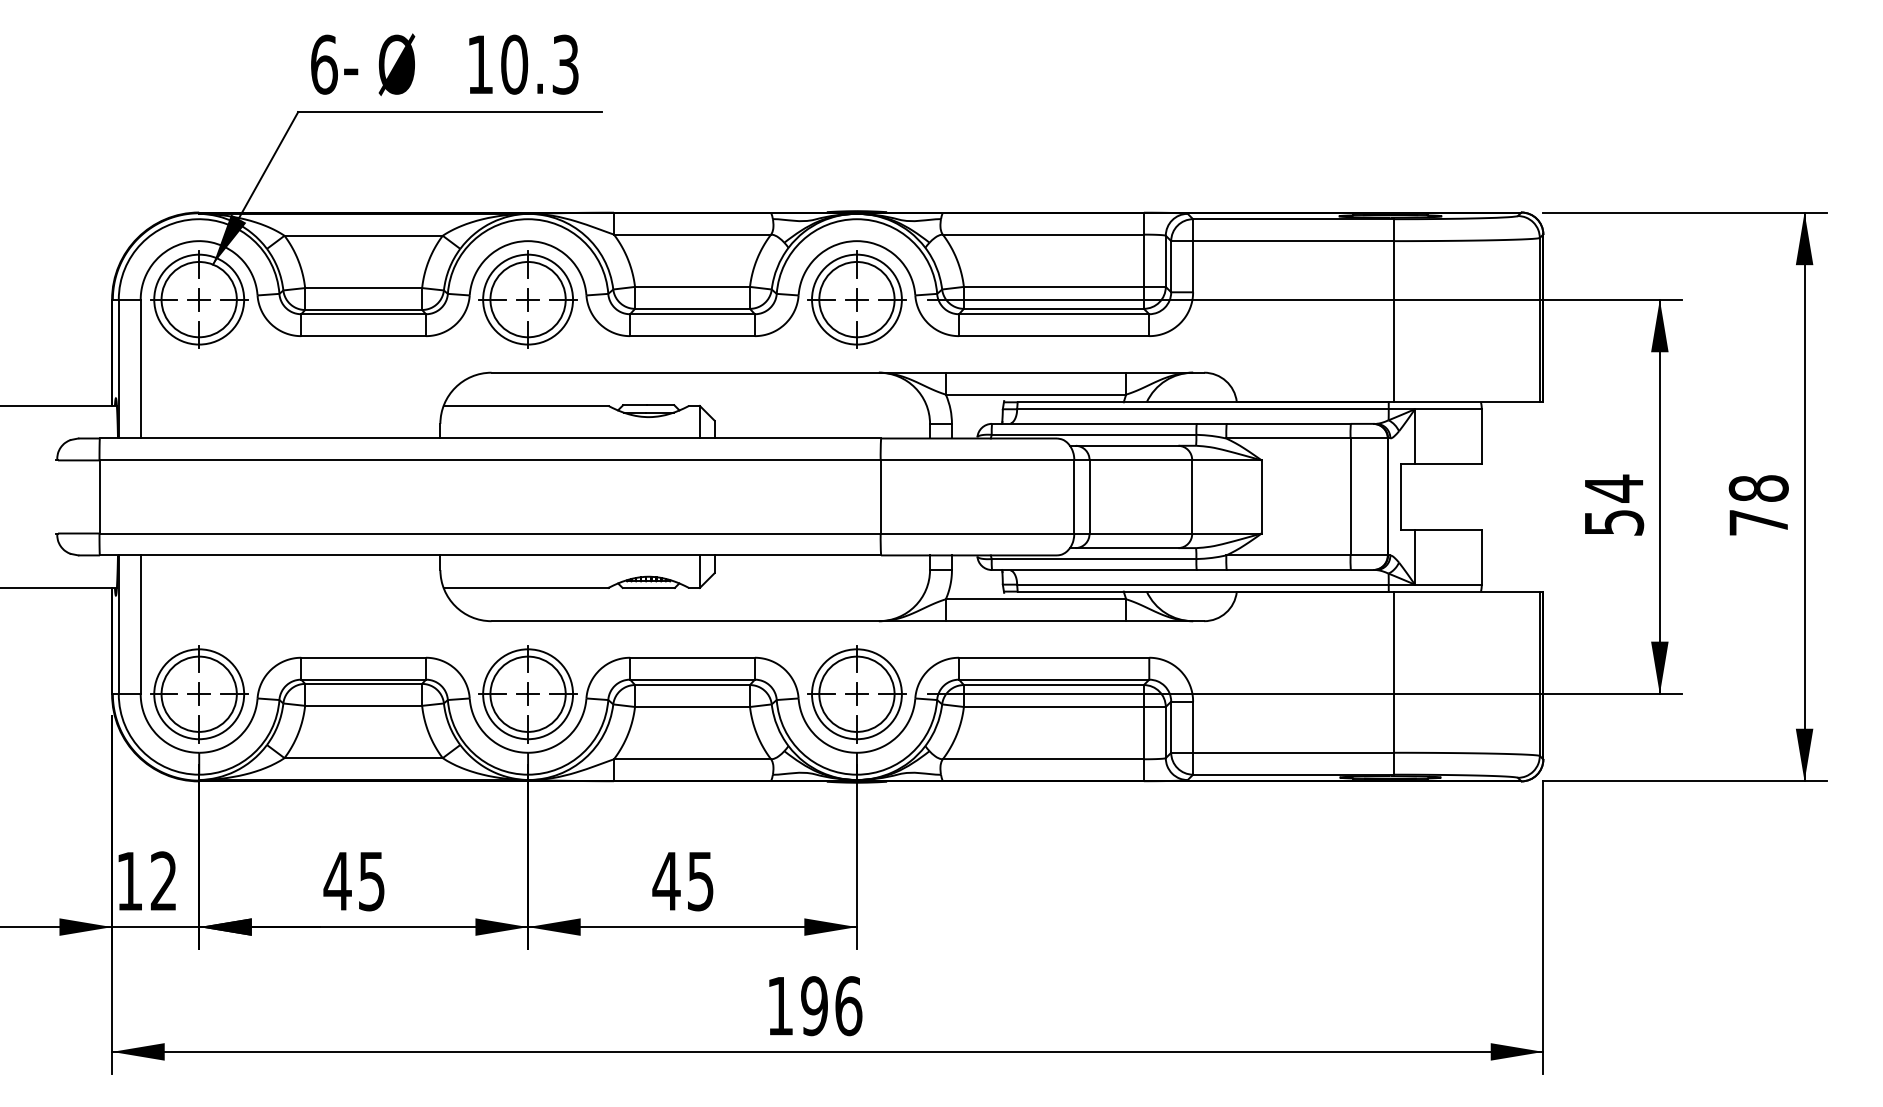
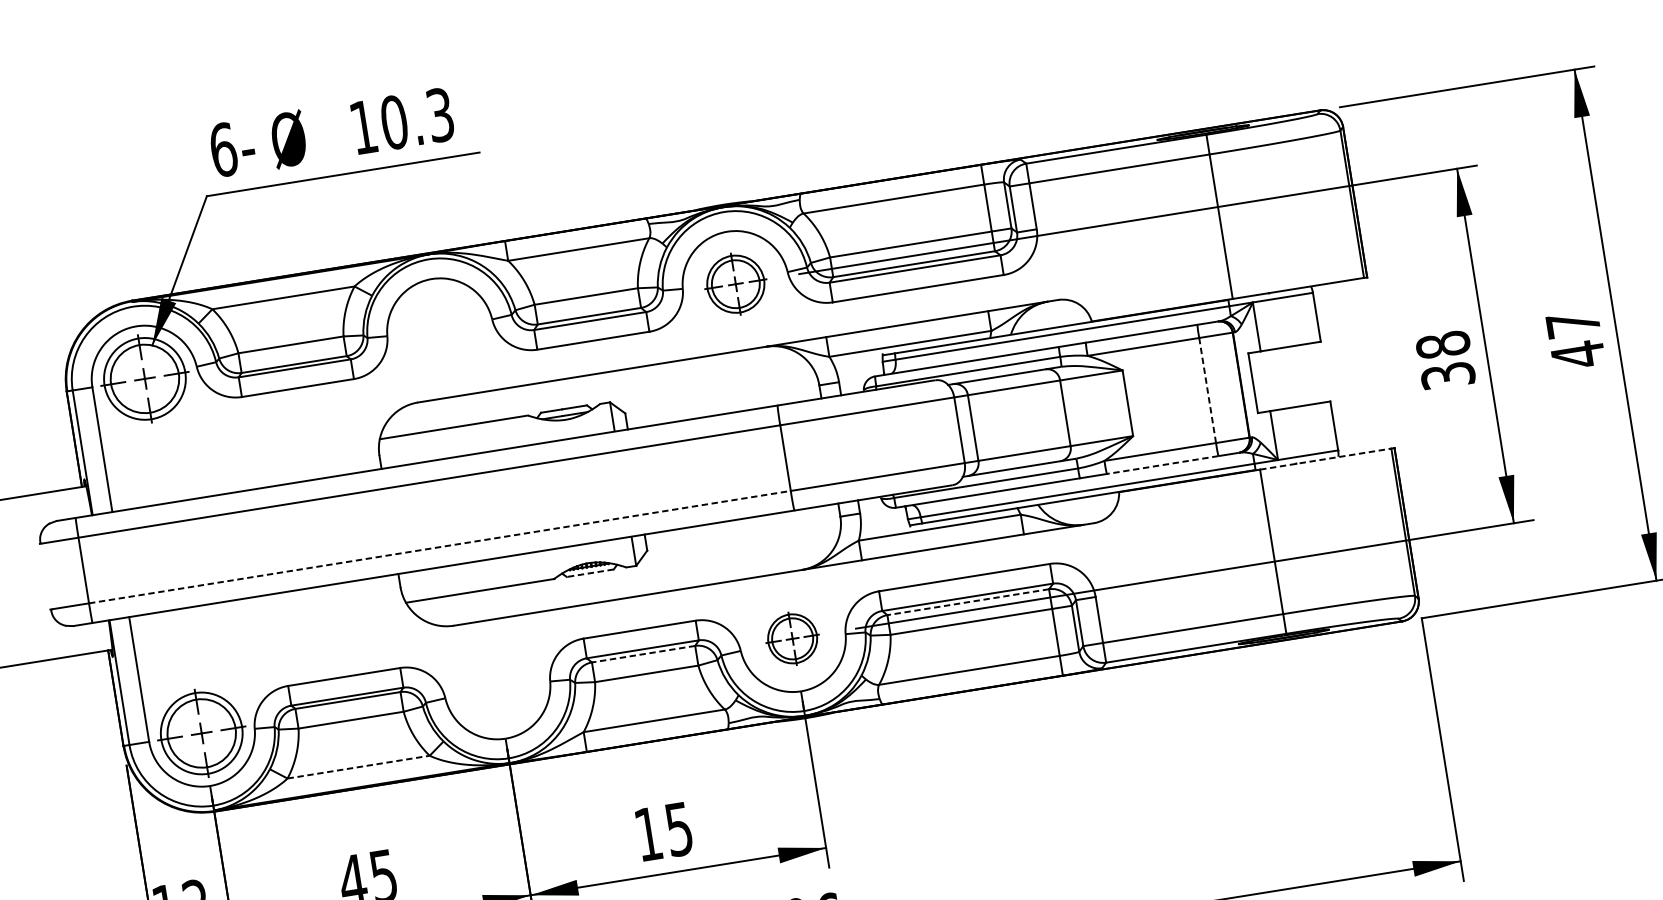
part: (527, 299) -> (439, 331), removed
part: (856, 299) -> (735, 284), size x0.7
line: (1350, 496) -> (1207, 390), solid -> dashed
text: (1614, 504) -> (1445, 359), 54 -> 38
text: (1758, 506) -> (1575, 340), 78 -> 47
line: (490, 533) -> (440, 547), solid -> dashed
line: (1288, 570) -> (1162, 465), solid -> dashed
line: (648, 587) -> (589, 572), solid -> dashed
line: (1467, 591) -> (1326, 458), solid -> dashed
line: (692, 685) -> (643, 654), solid -> dashed
line: (1053, 685) -> (967, 602), solid -> dashed
part: (527, 694) -> (496, 686), removed
part: (856, 694) -> (792, 639), size x0.6
line: (364, 758) -> (359, 767), solid -> dashed
text: (666, 881) -> (648, 834), 45 -> 15

